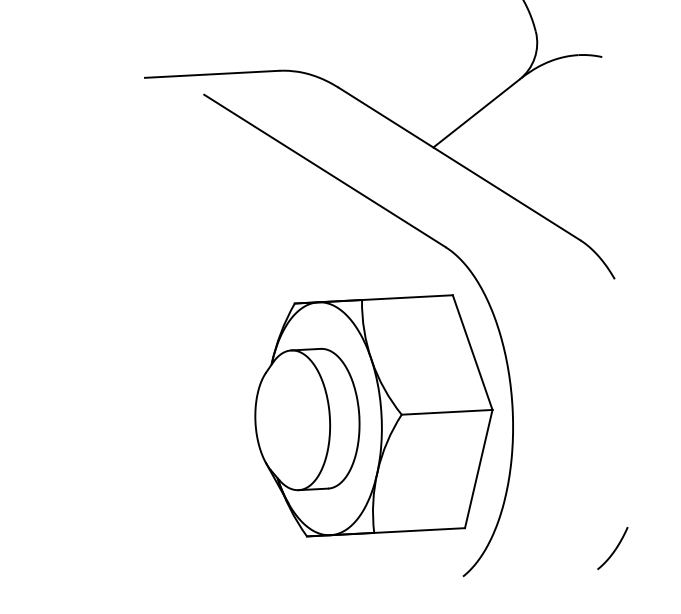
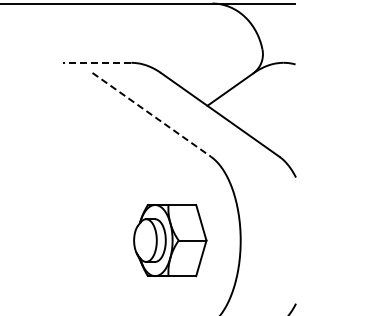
line: (210, 73) -> (96, 62), solid -> dashed
line: (324, 170) -> (151, 114), solid -> dashed
part: (374, 415) -> (170, 240), size x0.6

